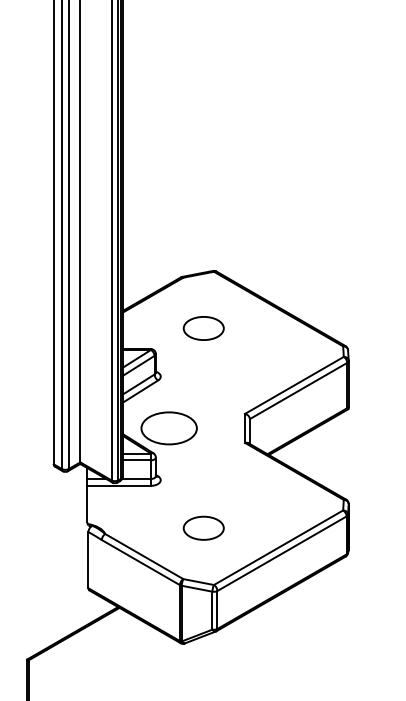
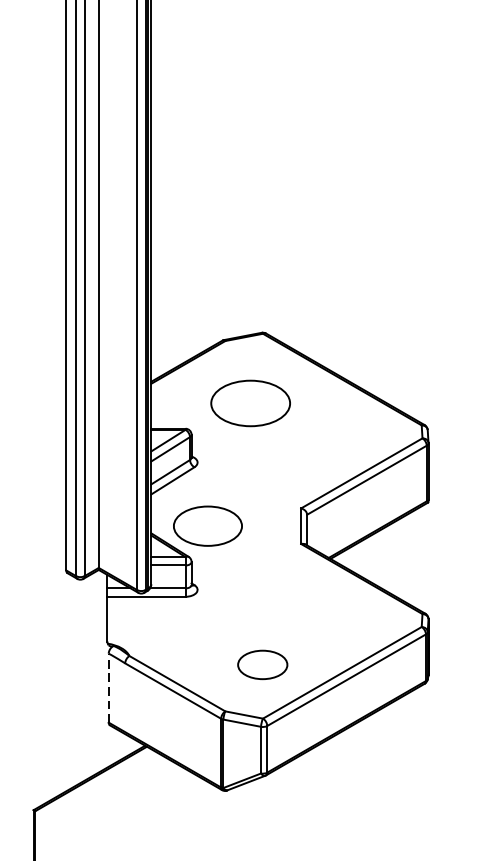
part: (203, 328) -> (250, 403), size x1.6
part: (203, 527) -> (262, 663), moved
line: (88, 559) -> (108, 687), solid -> dashed

